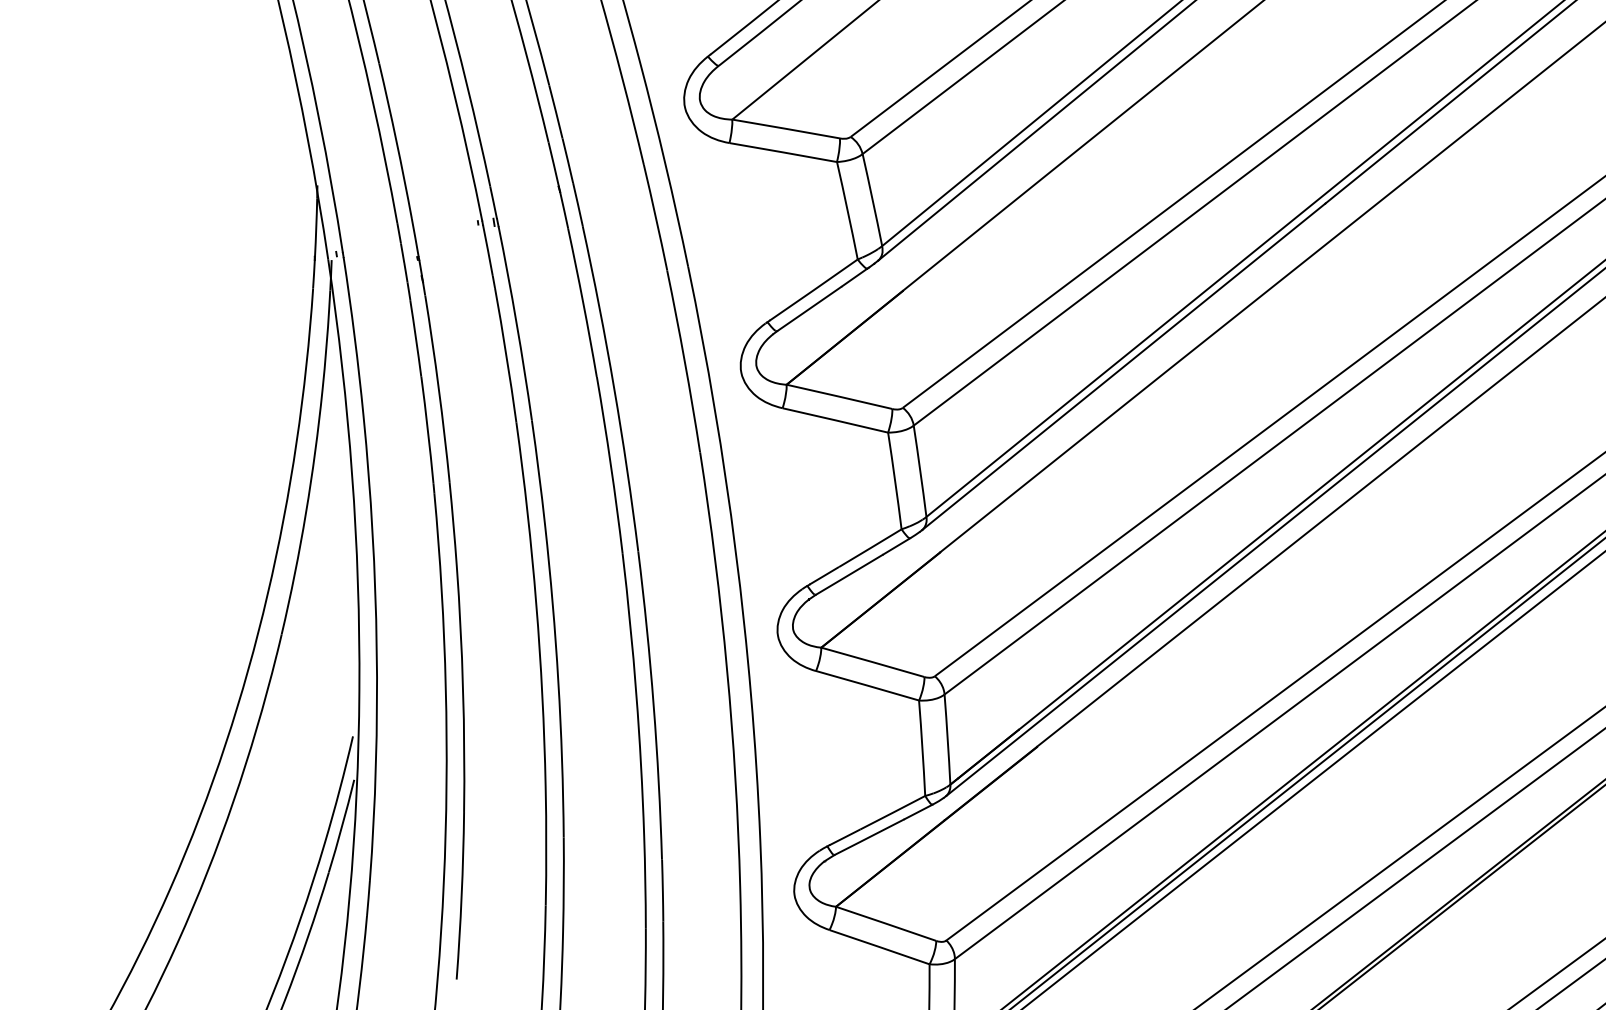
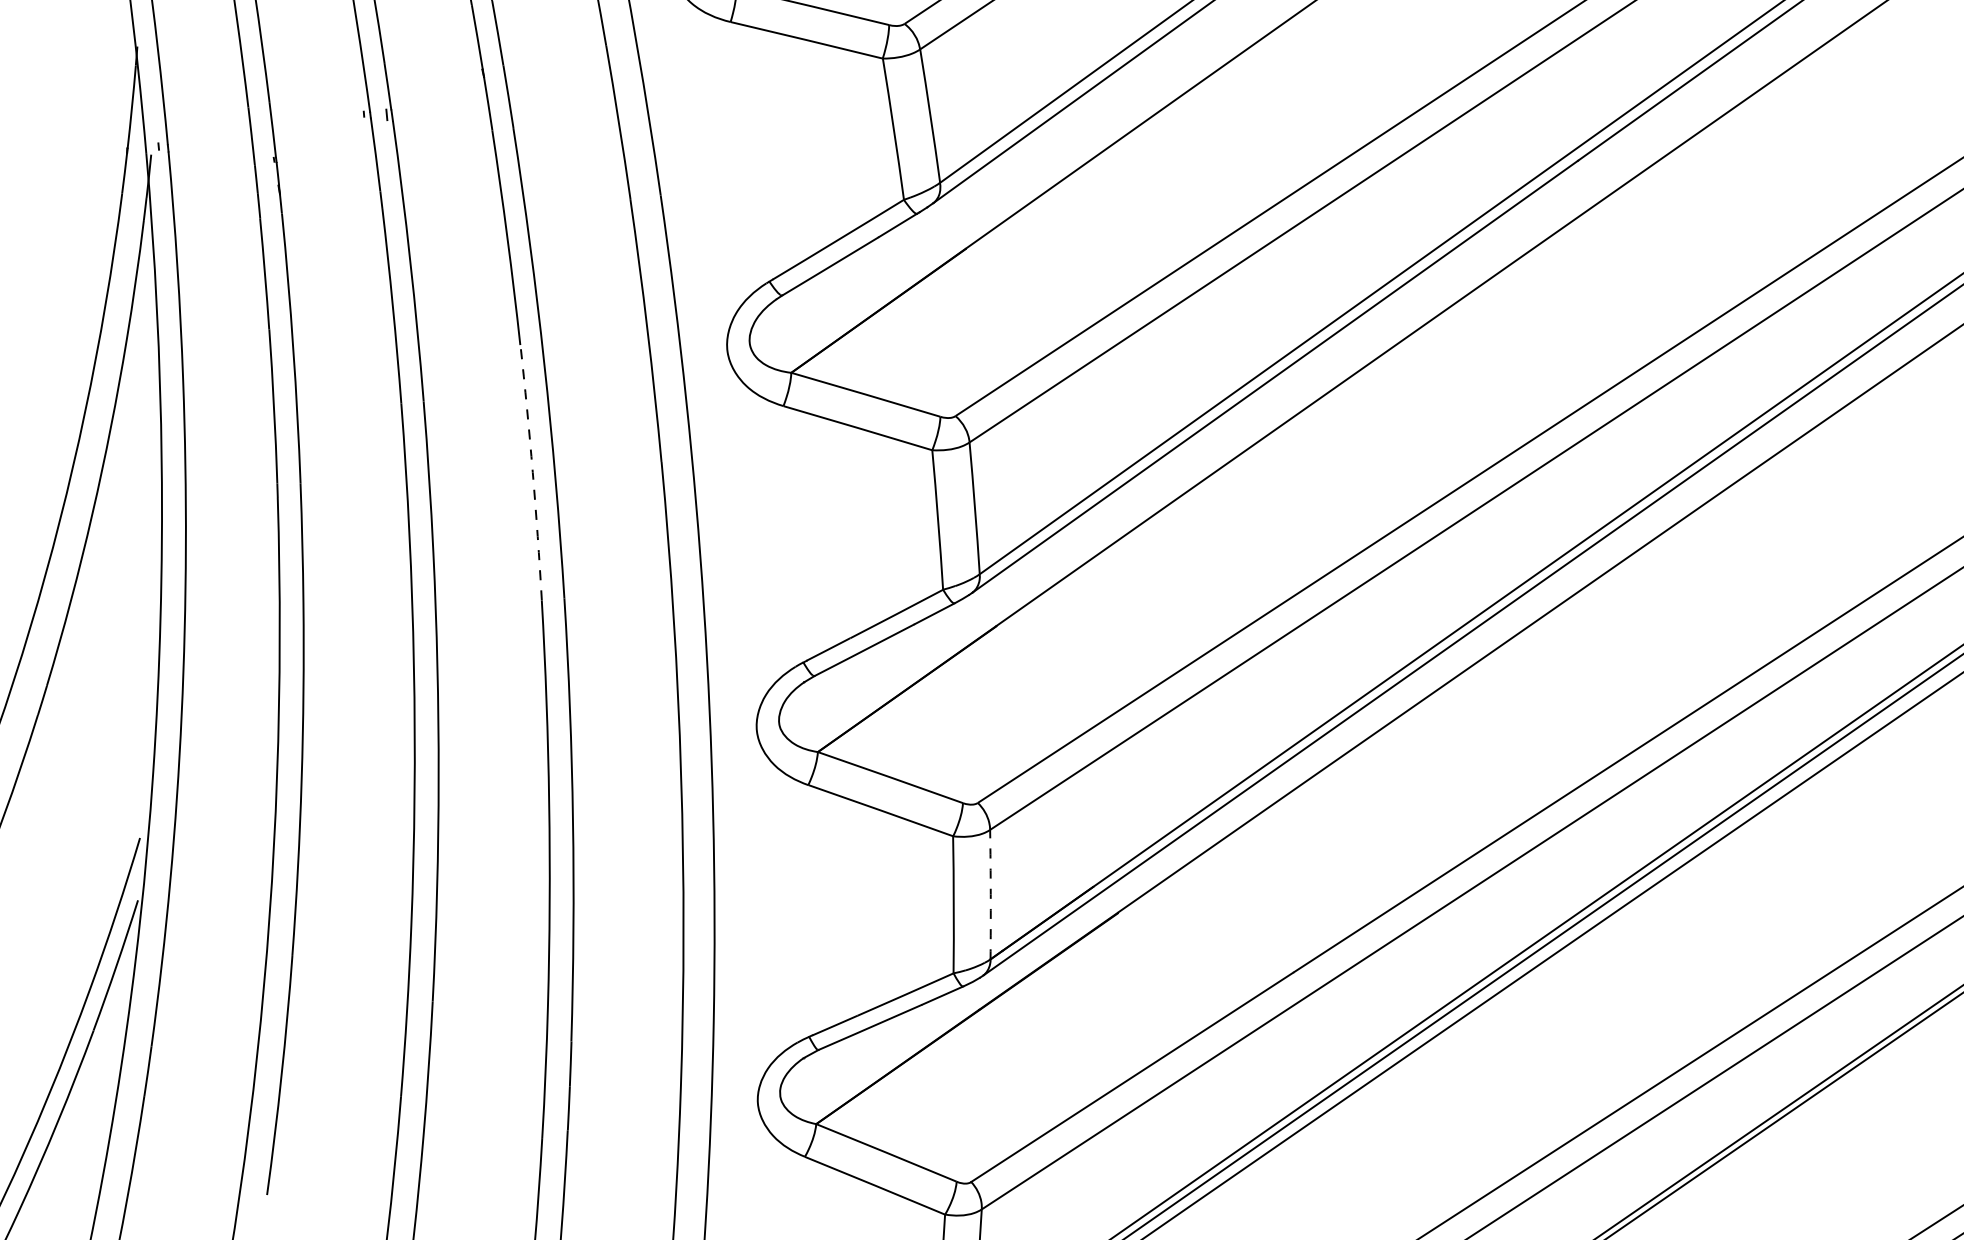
arc: (610, 465) -> (532, 472), solid -> dashed
arc: (947, 739) -> (990, 894), solid -> dashed

